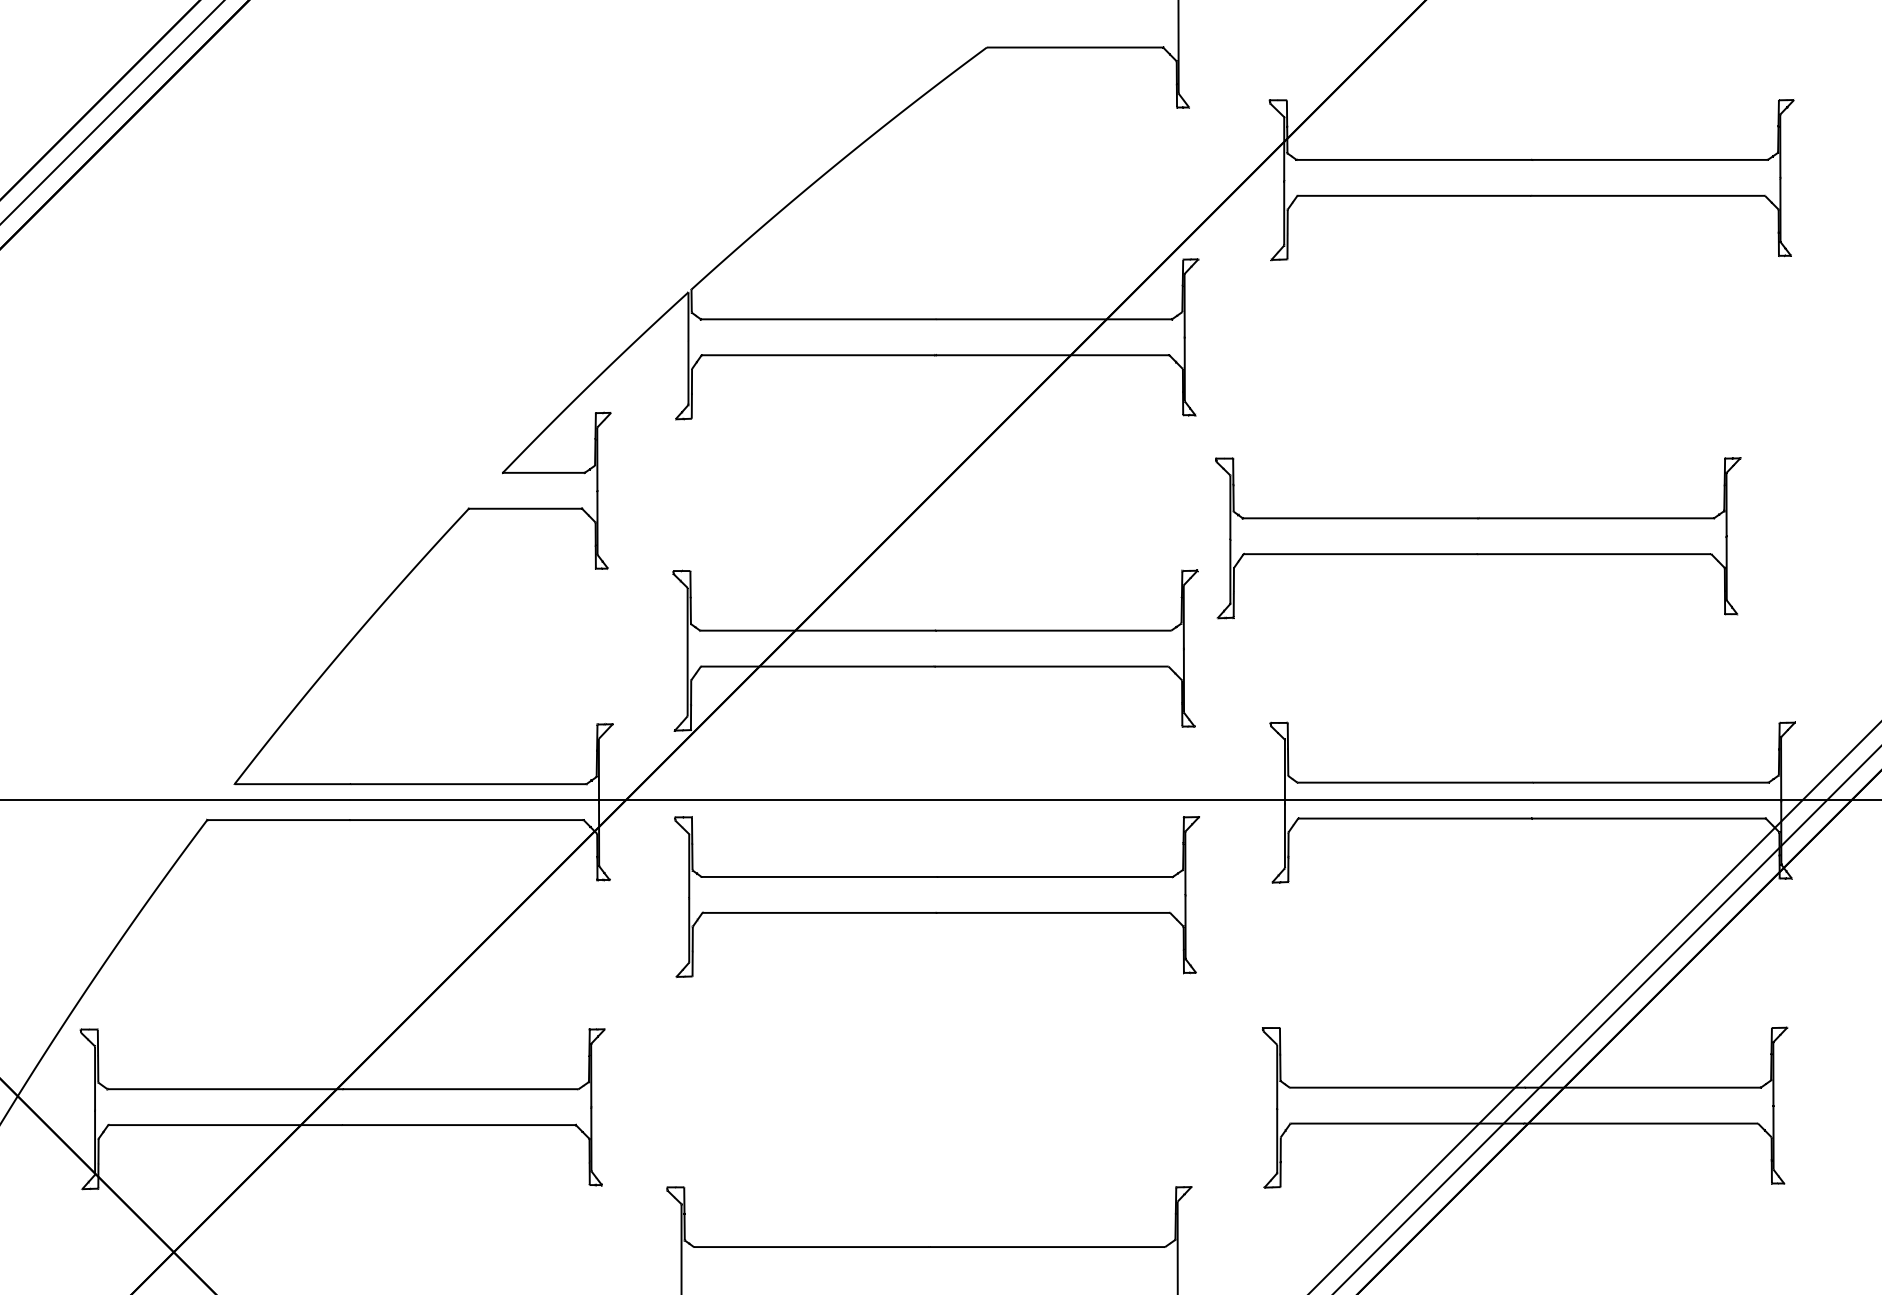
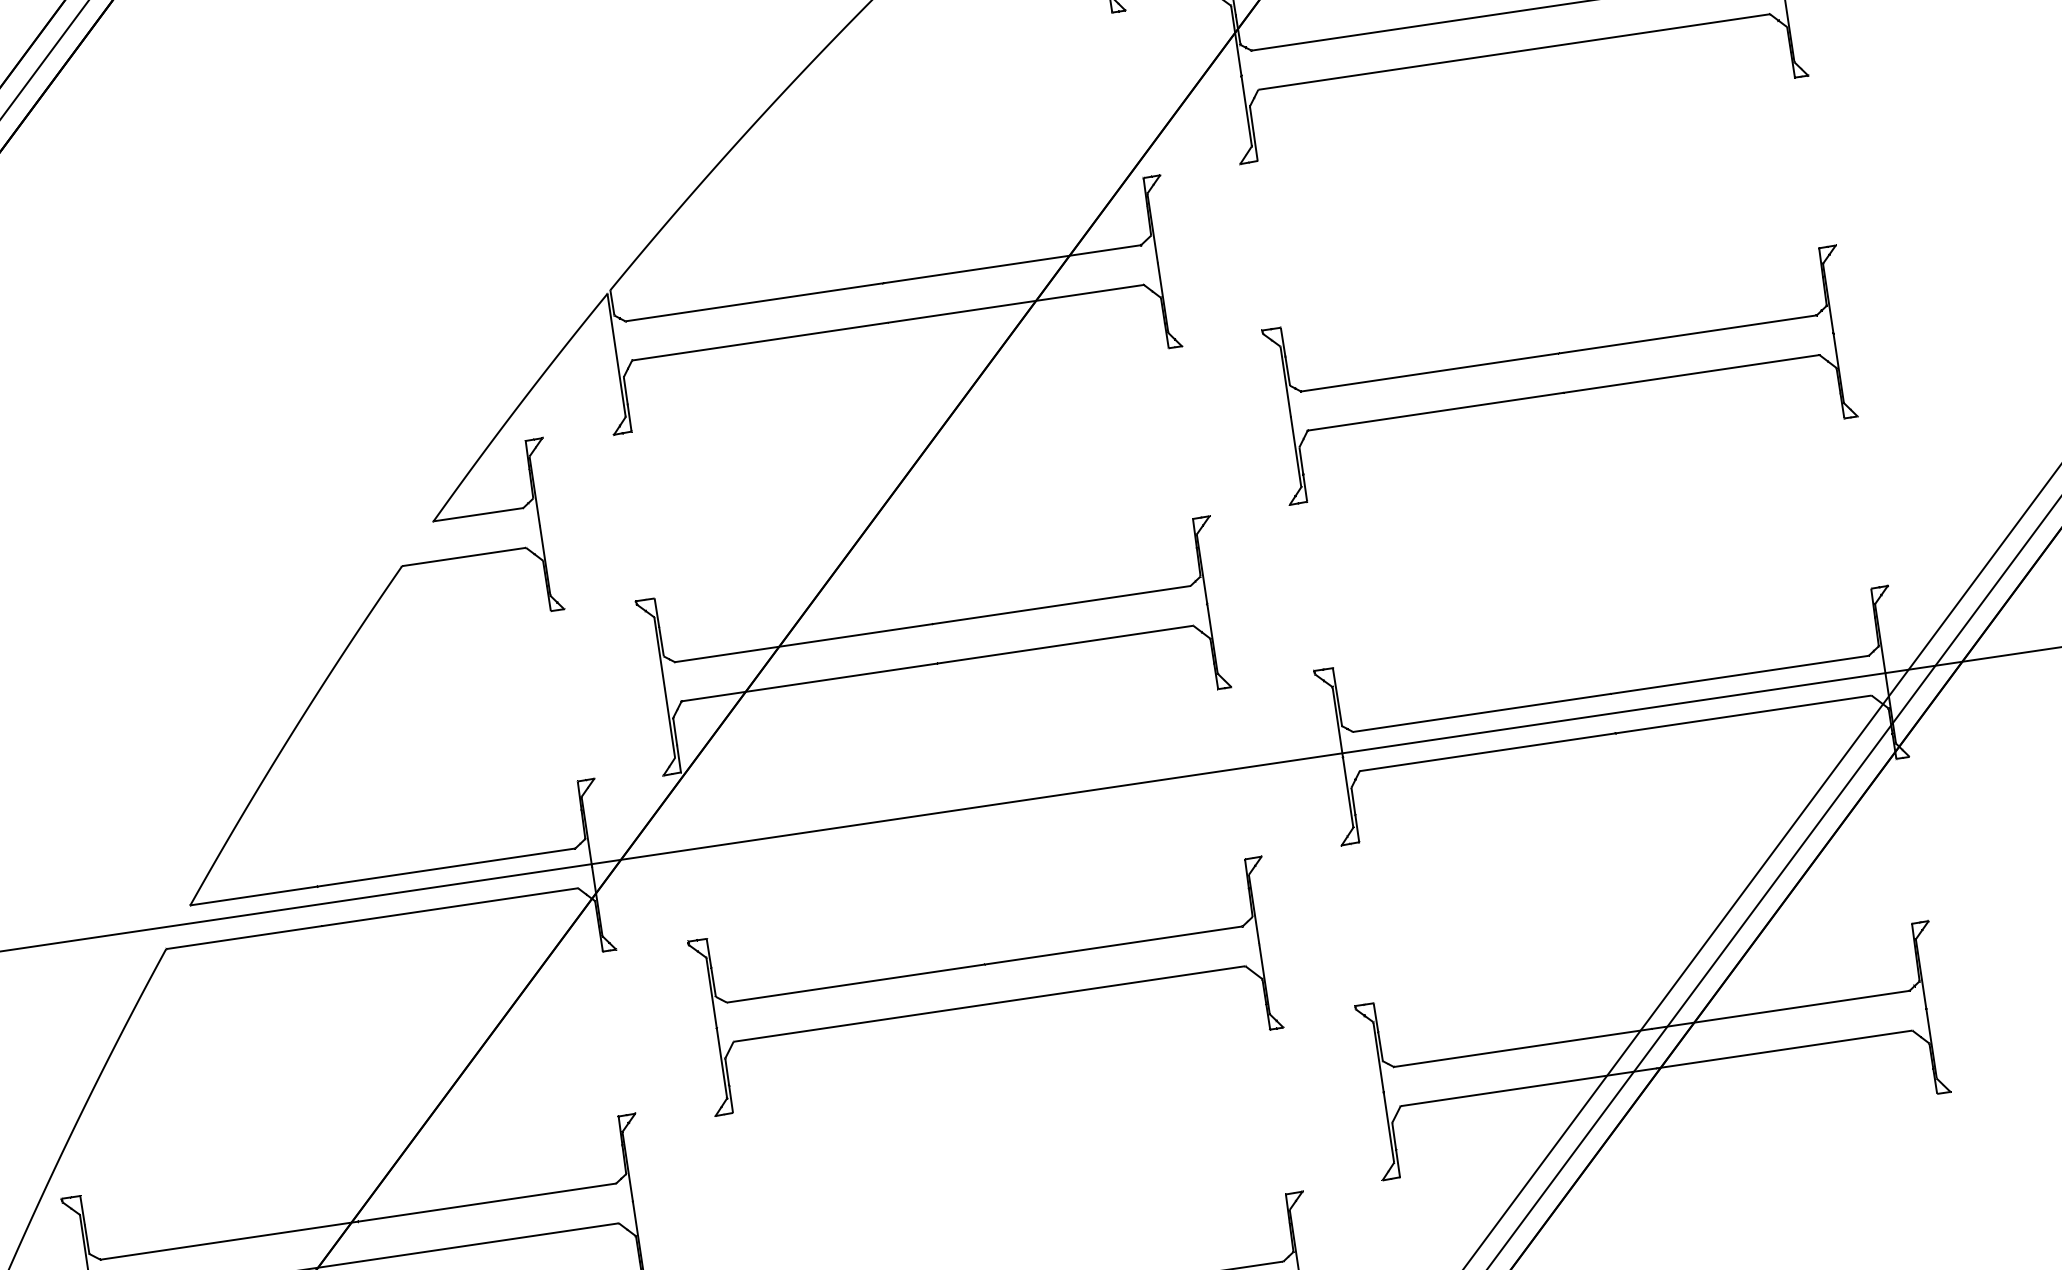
part: (1477, 538) -> (1561, 375), moved
part: (936, 896) -> (987, 986), moved

